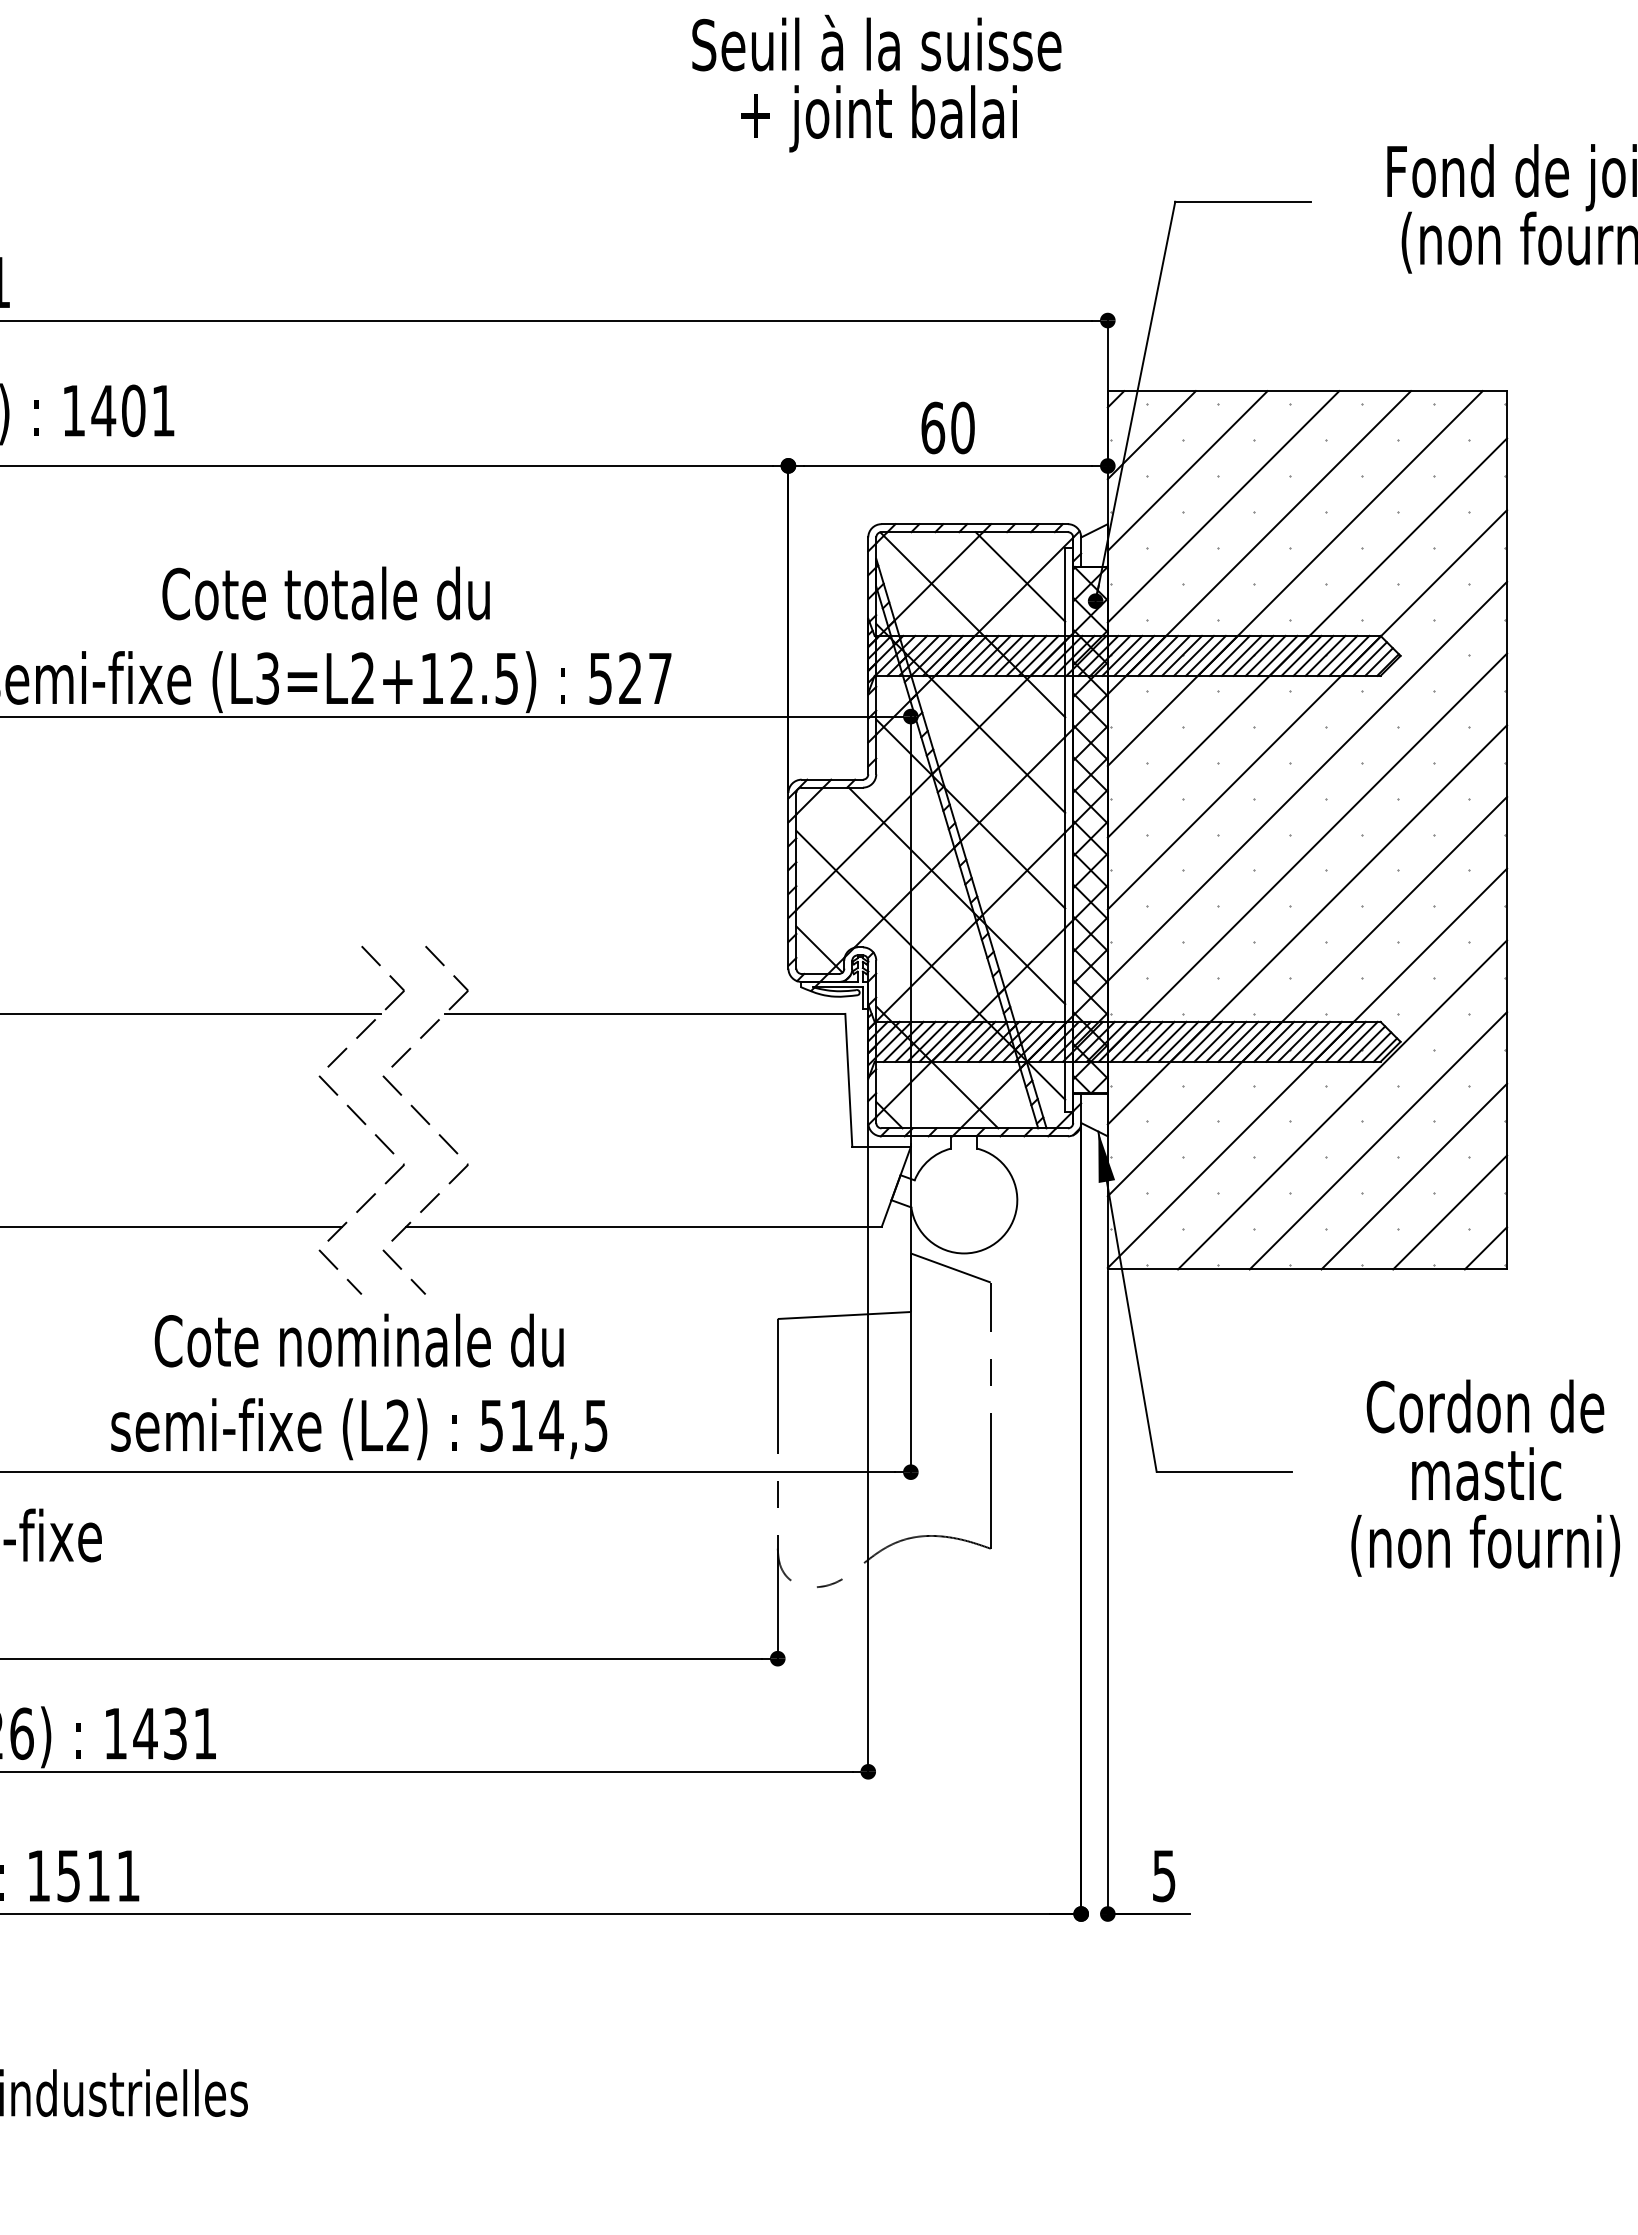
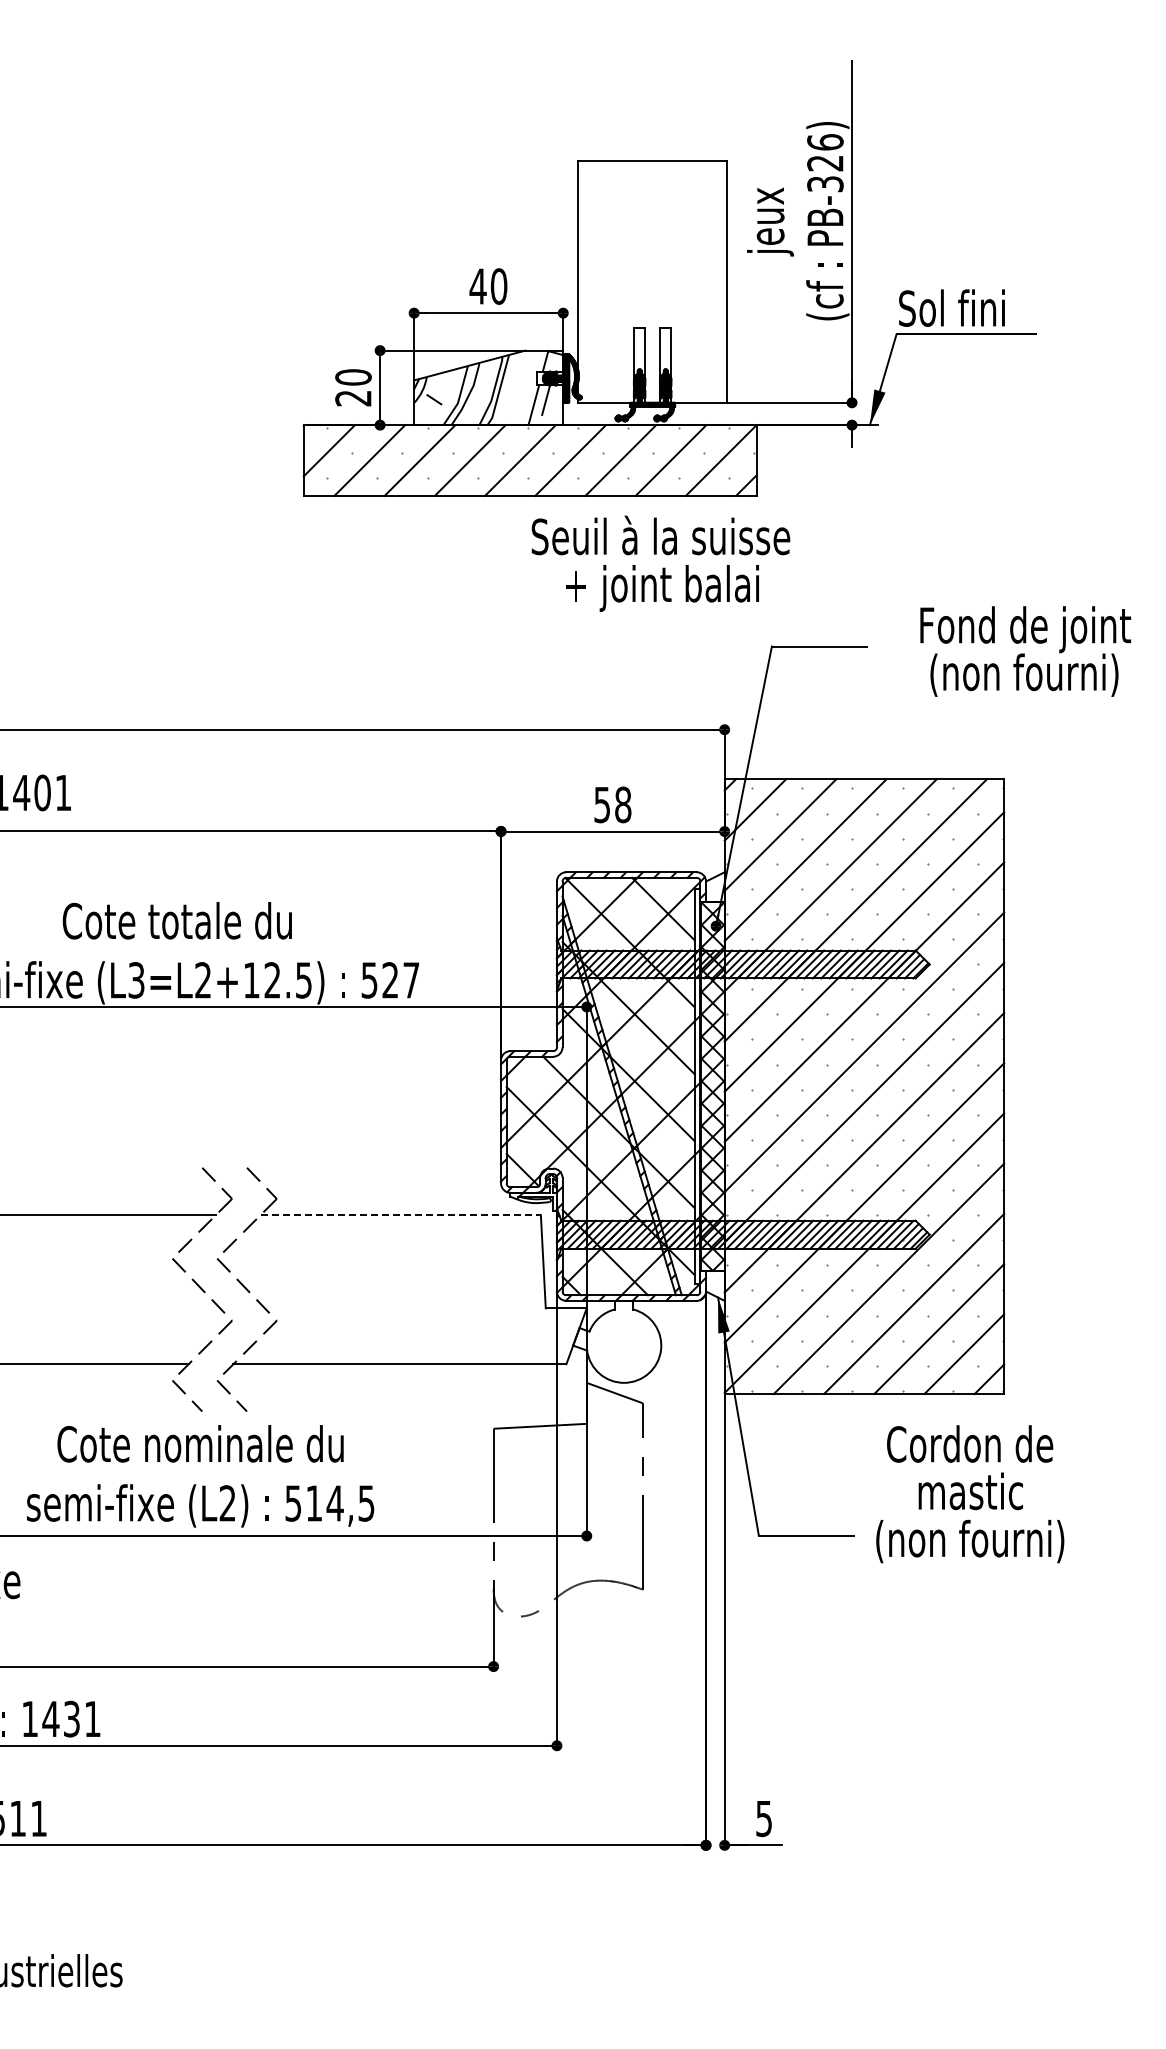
text: (876, 83) -> (660, 563), moved
text: (947, 427) -> (612, 804), 60 -> 58
line: (646, 1014) -> (401, 1215), solid -> dashed
text: (1486, 1478) -> (970, 1494), moved

